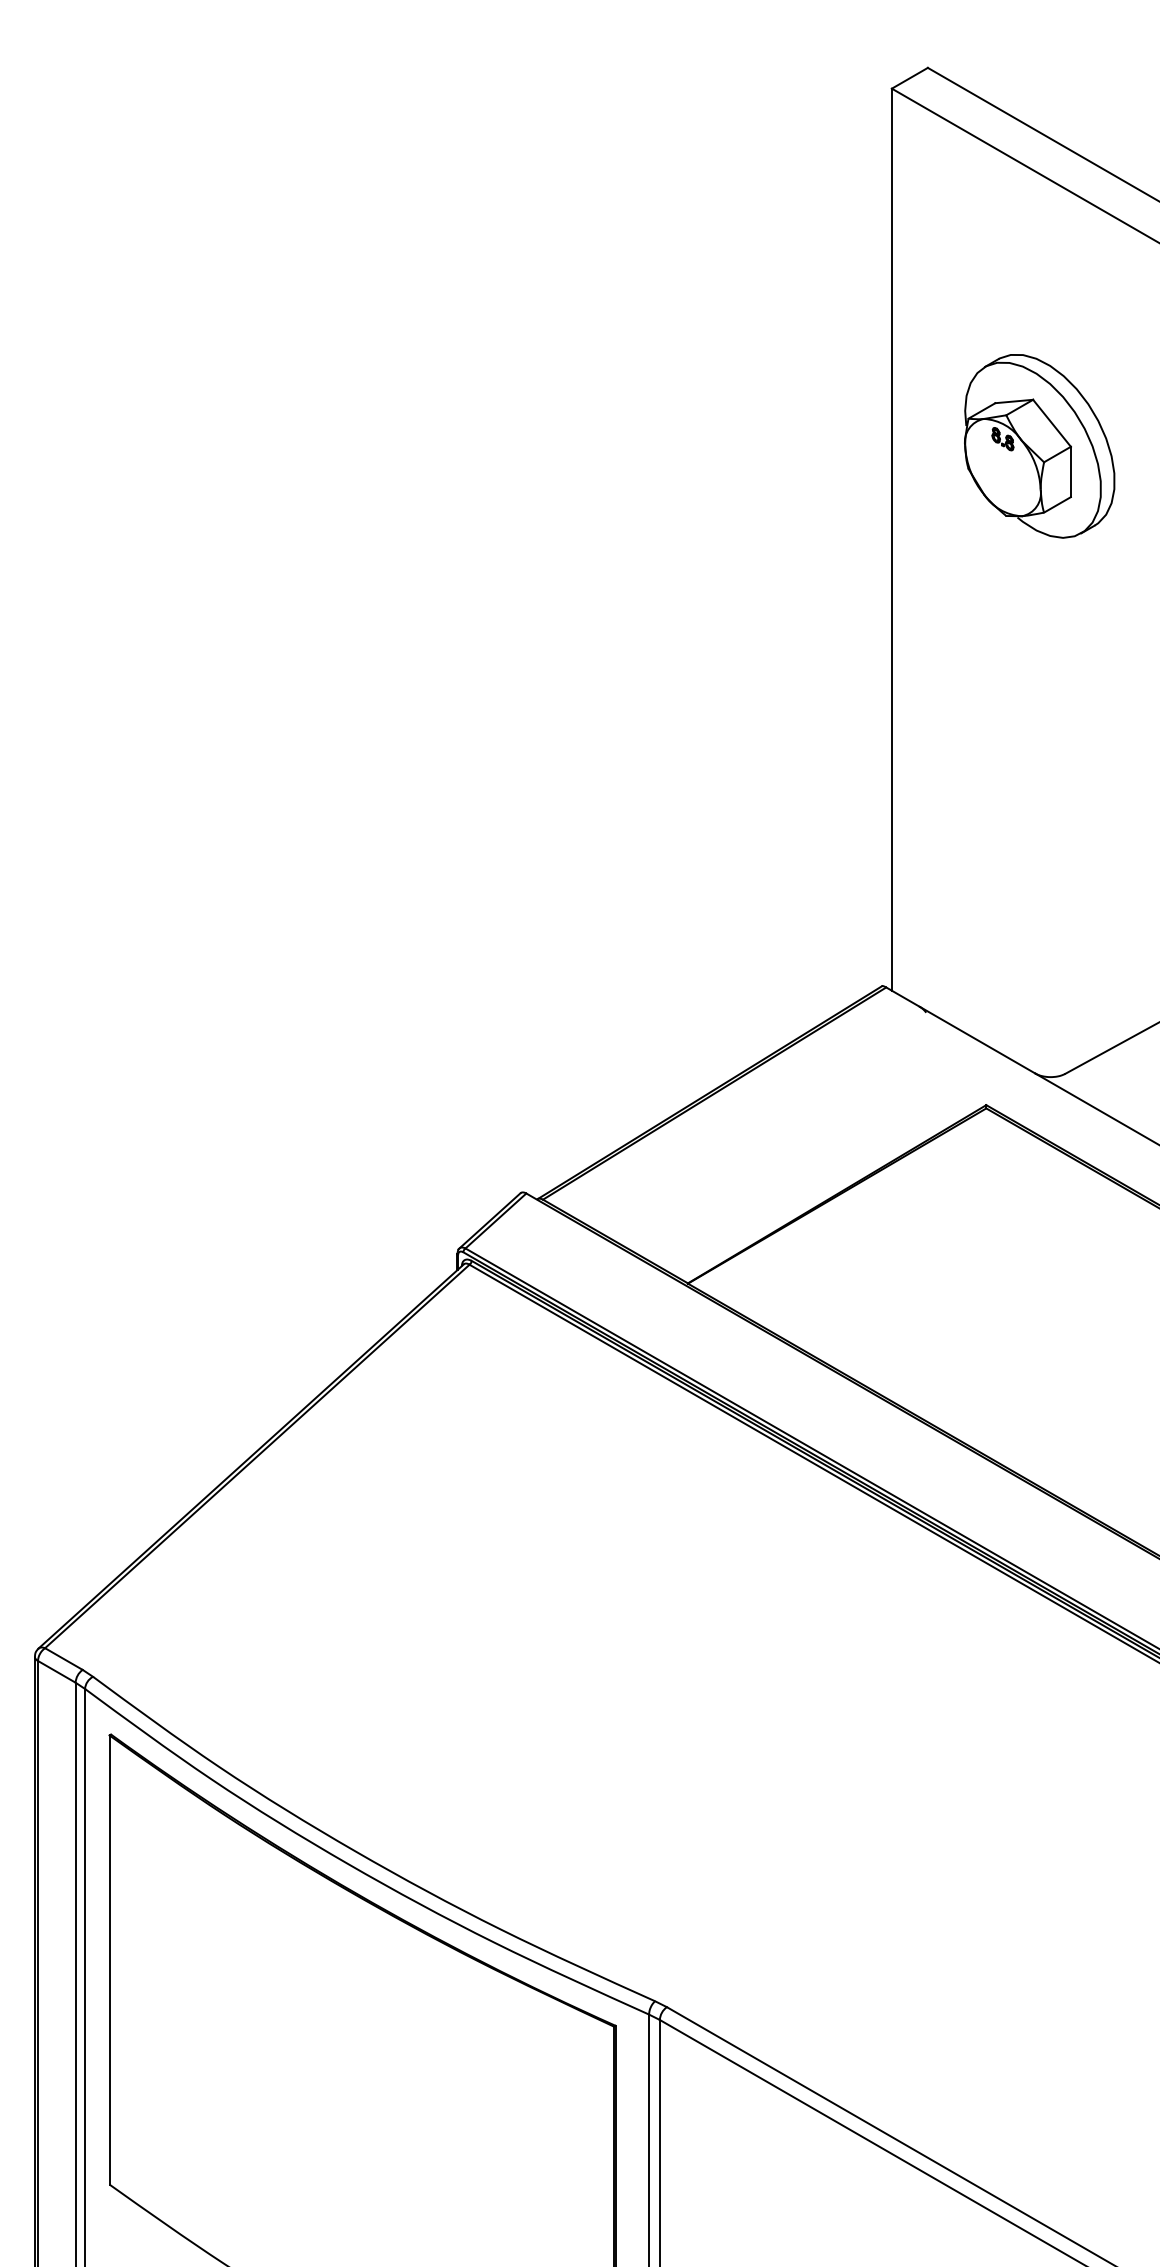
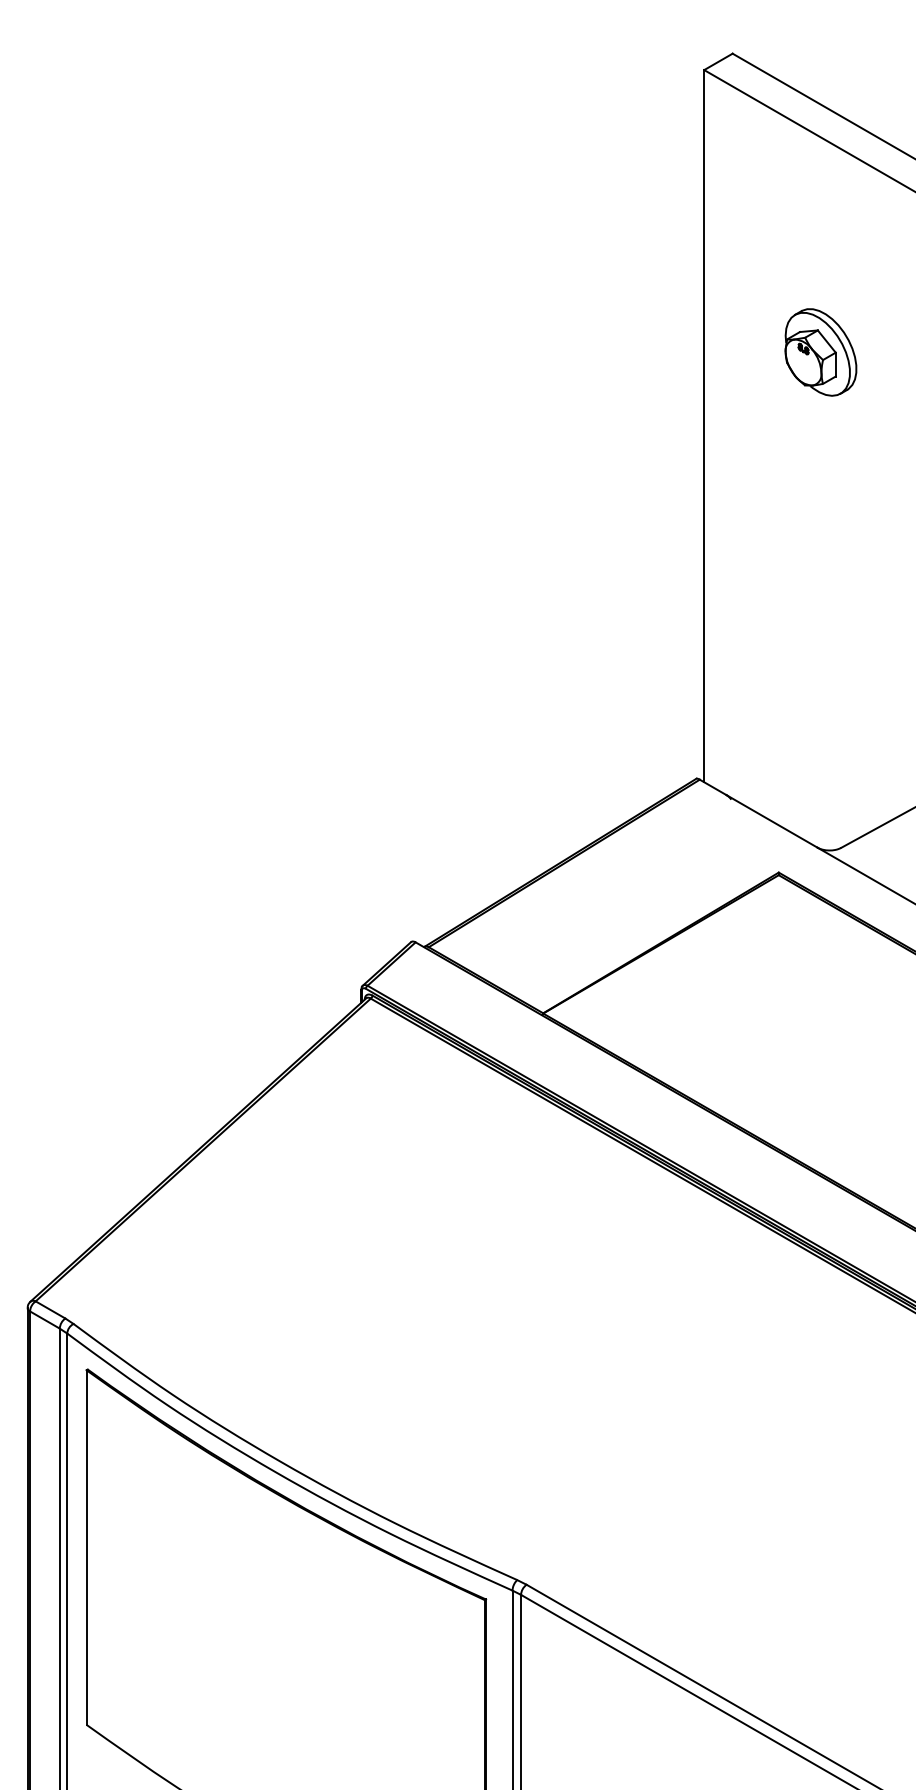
part: (1039, 446) -> (820, 352), size x0.6

